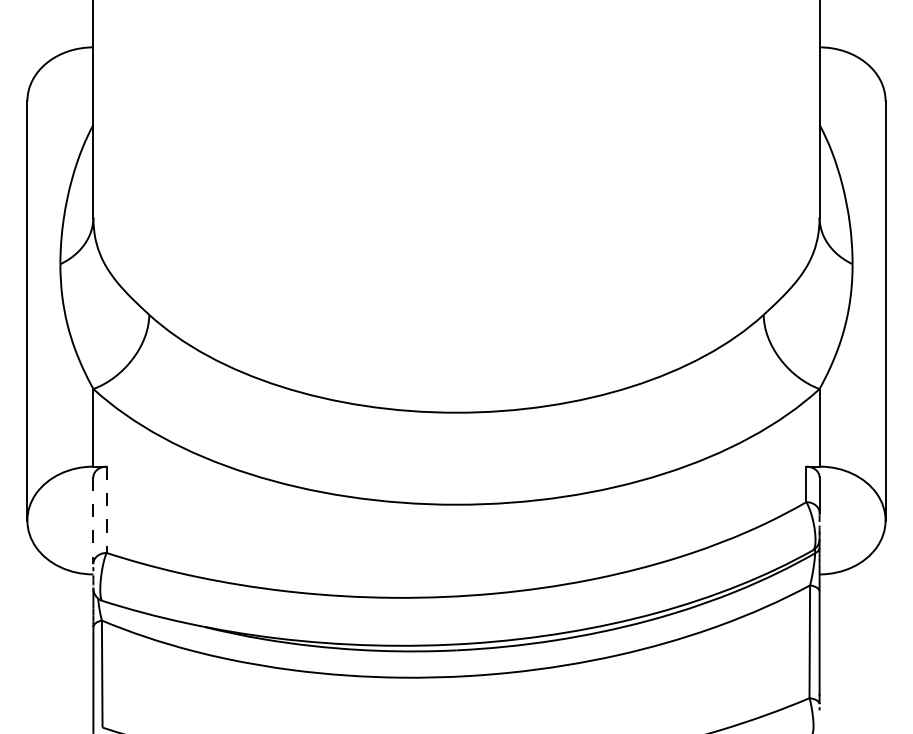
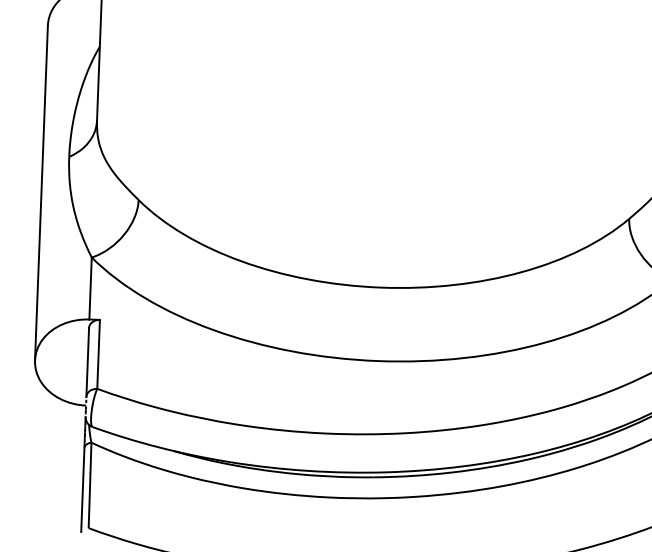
line: (106, 510) -> (98, 354), dashed -> solid
line: (93, 521) -> (87, 363), dashed -> solid

